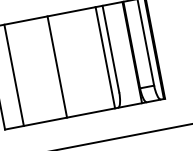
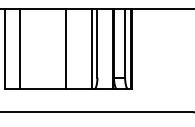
line: (56, 67) -> (65, 49), moved

